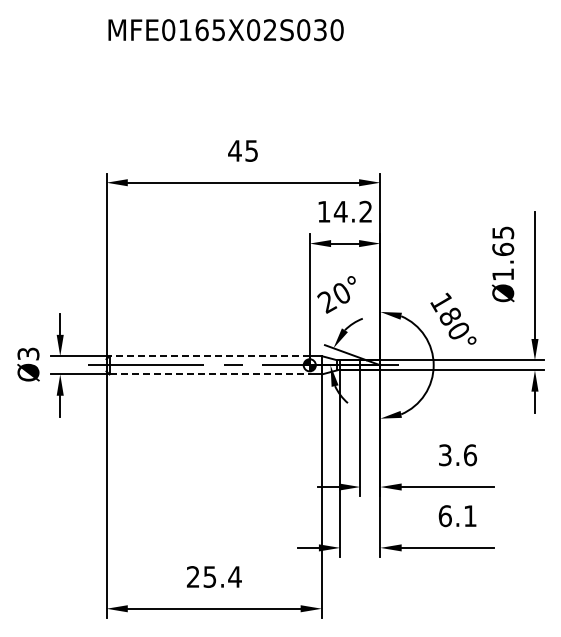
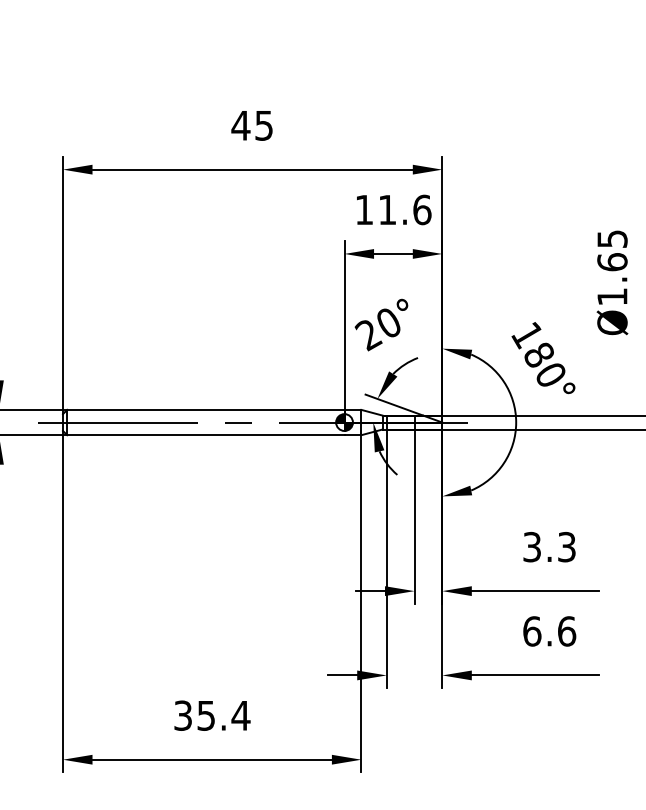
text: (352, 211) -> (403, 209), 14.2 -> 11.6
line: (209, 356) -> (205, 410), dashed -> solid
line: (210, 374) -> (207, 435), dashed -> solid
text: (470, 455) -> (567, 547), 3.6 -> 3.3
text: (470, 516) -> (567, 631), 6.1 -> 6.6
text: (193, 576) -> (183, 715), 25.4 -> 35.4

